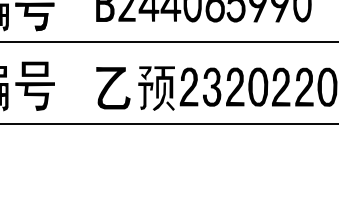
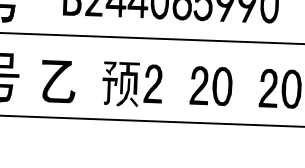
fill: (211, 86) -> (175, 84), removed
fill: (280, 86) -> (244, 86), removed
part: (113, 88) -> (58, 81), moved

